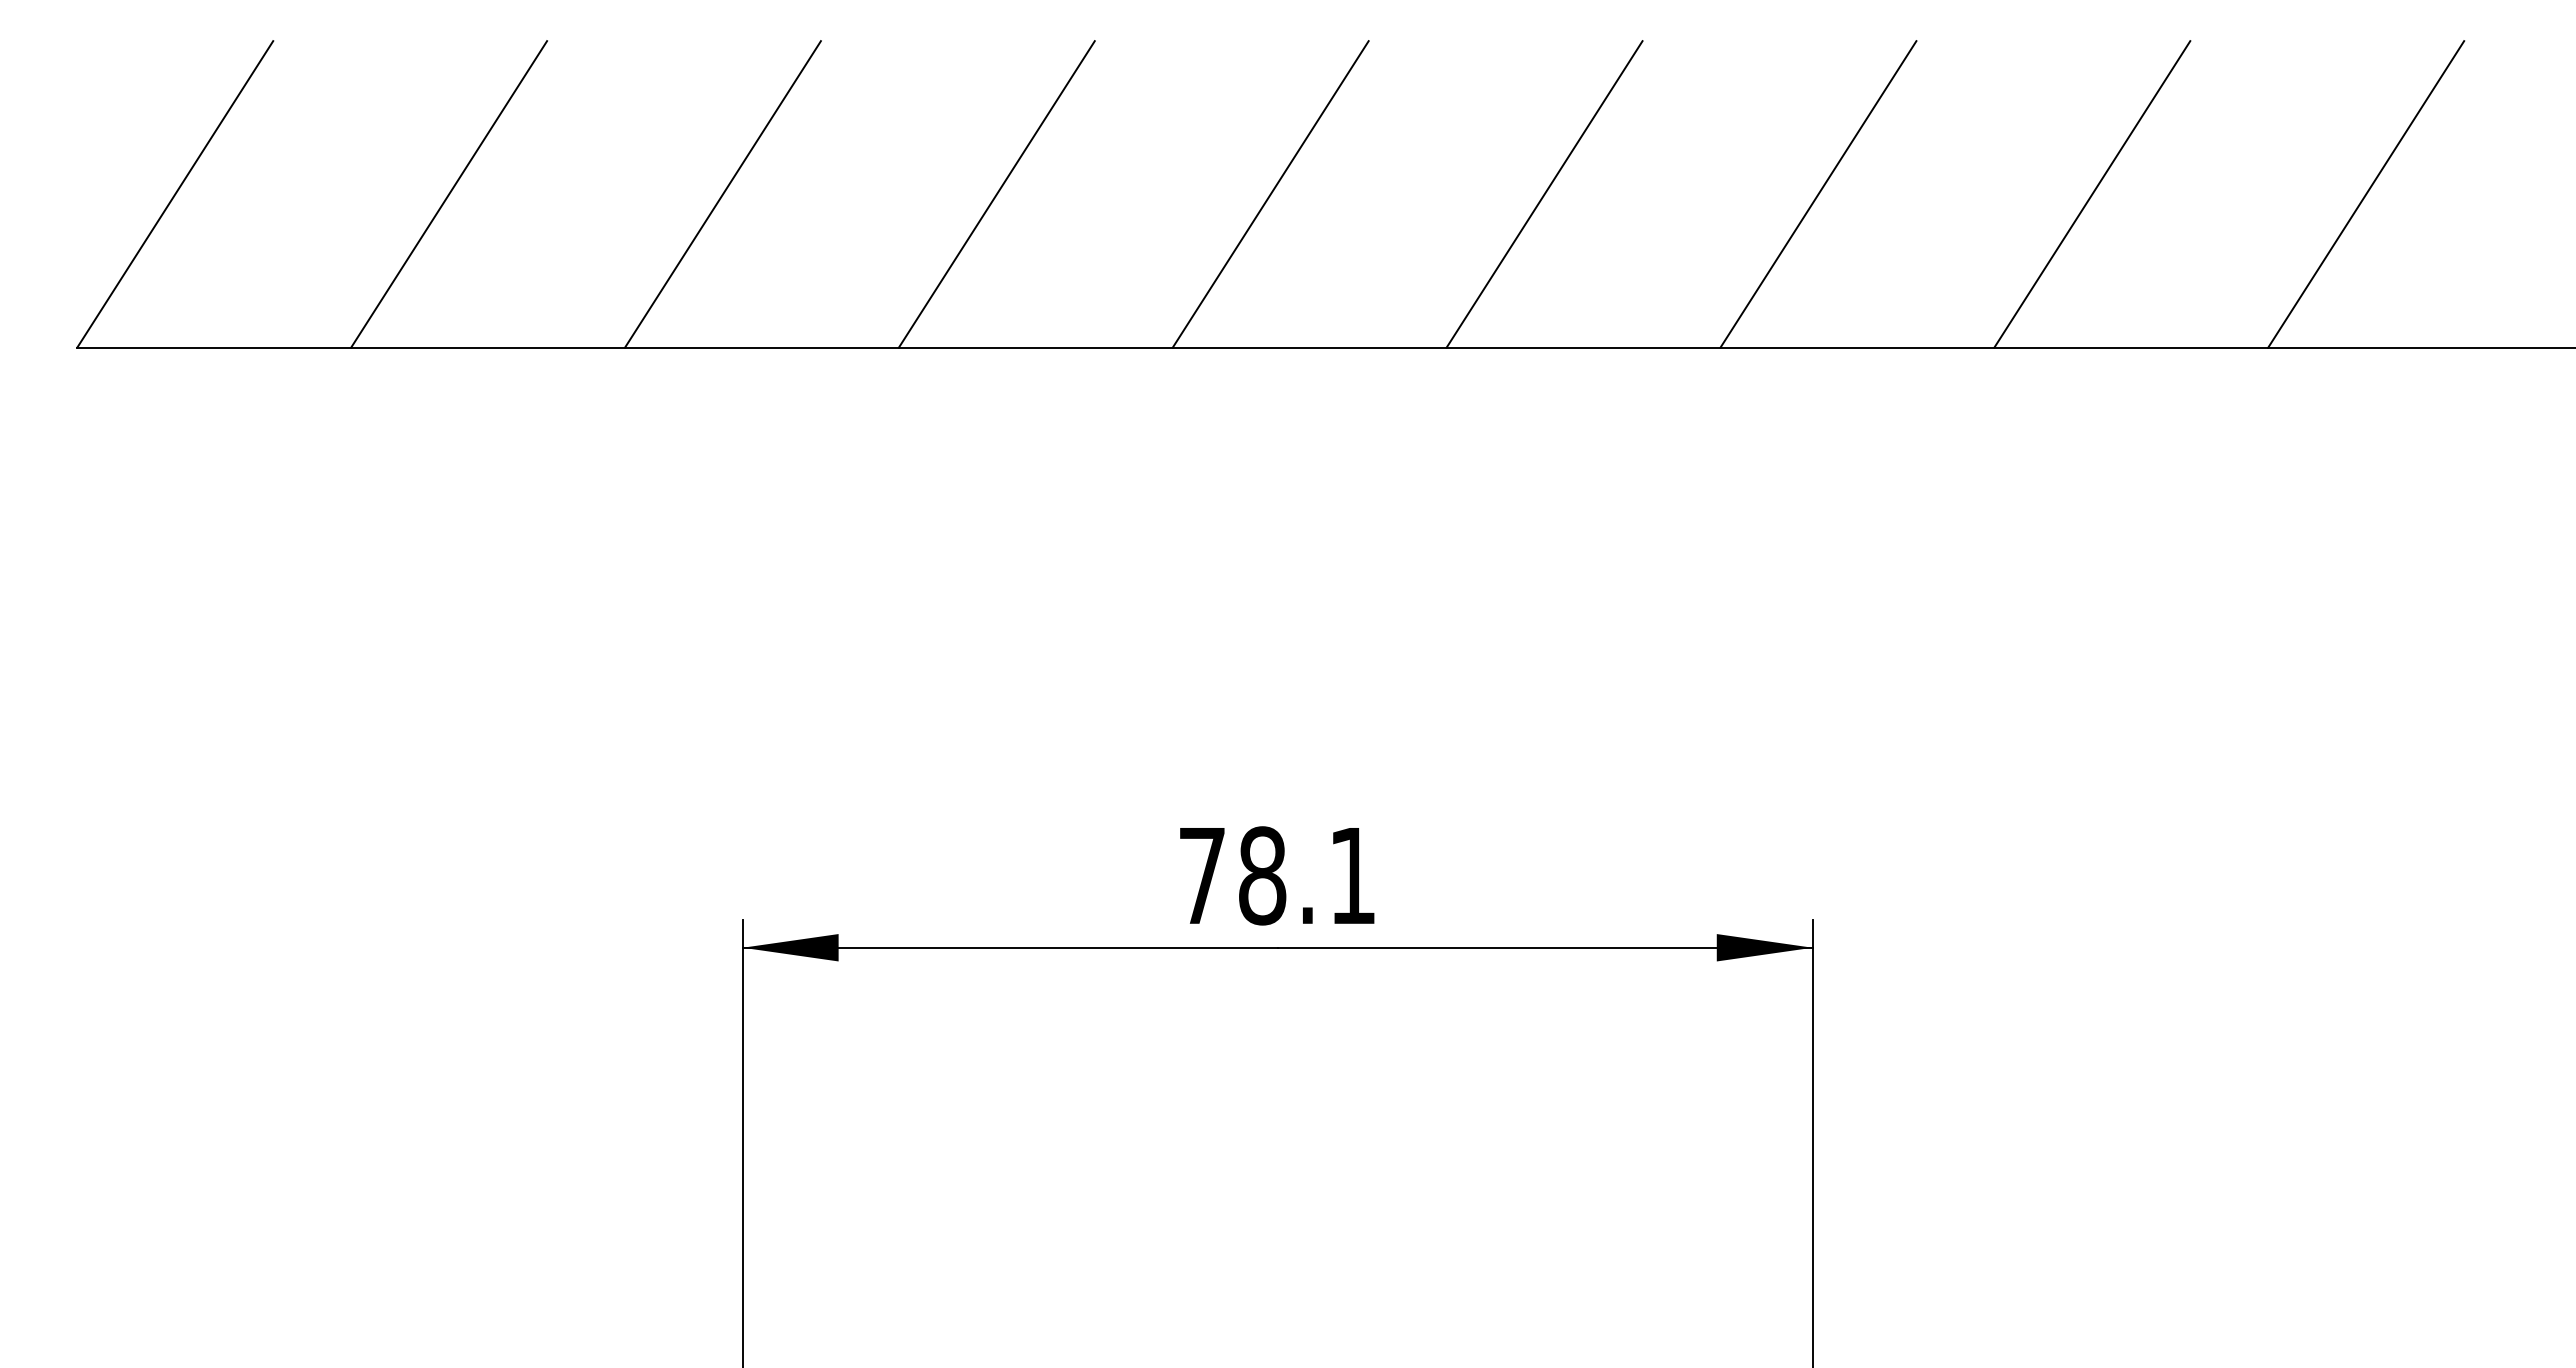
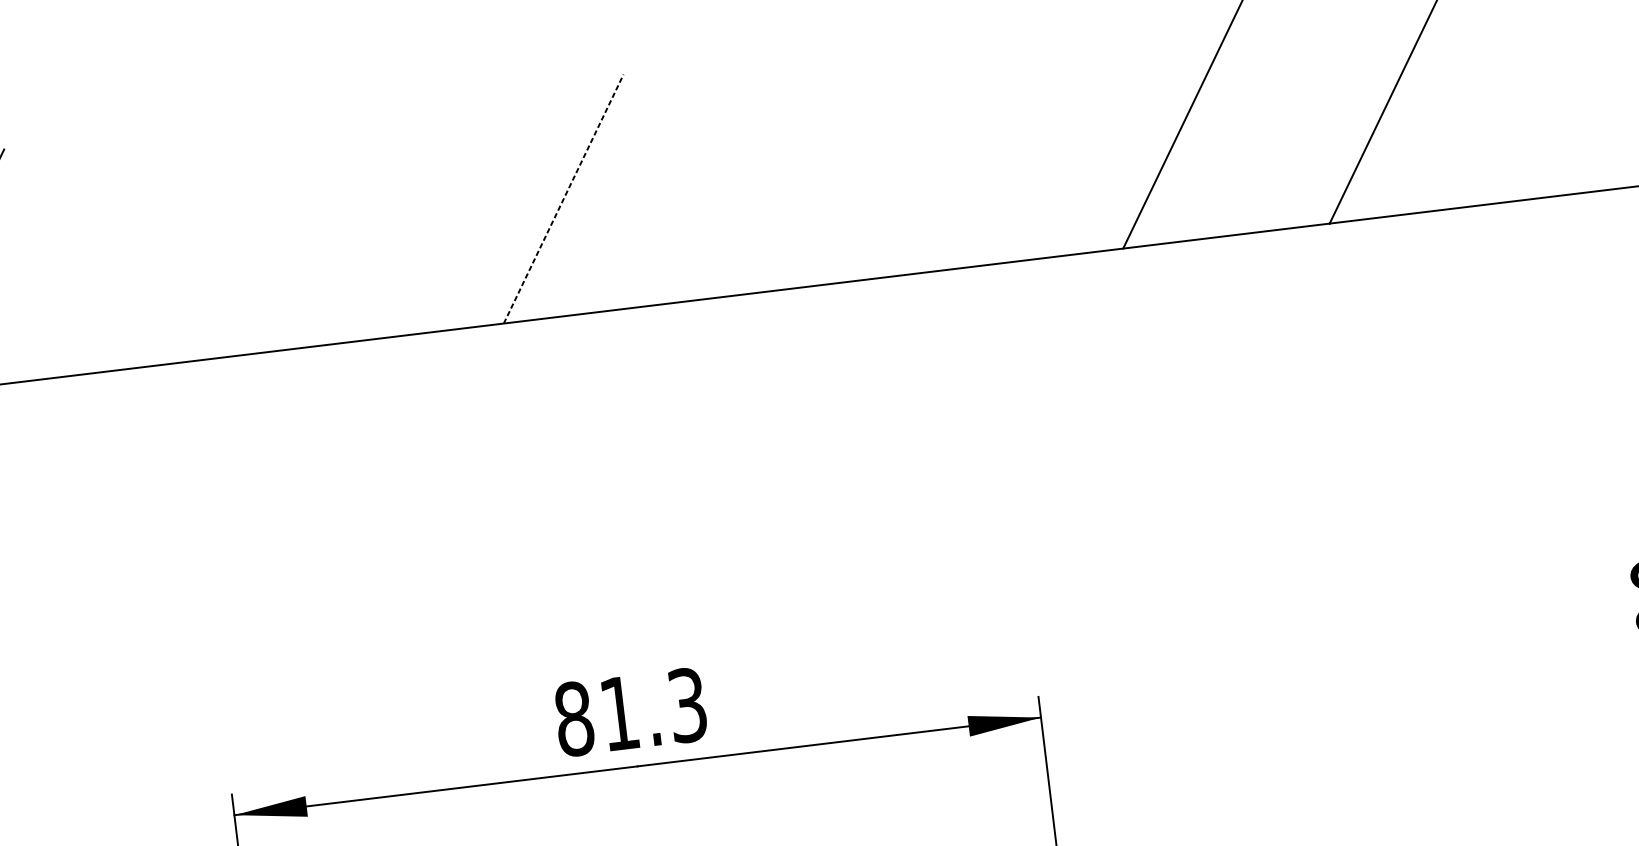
line: (722, 194) -> (150, 249), removed
line: (996, 194) -> (356, 224), removed
line: (1270, 194) -> (563, 199), solid -> dashed
line: (1544, 194) -> (770, 174), removed
line: (1818, 194) -> (976, 149), removed
text: (1276, 875) -> (630, 712), 78.1 -> 81.3

